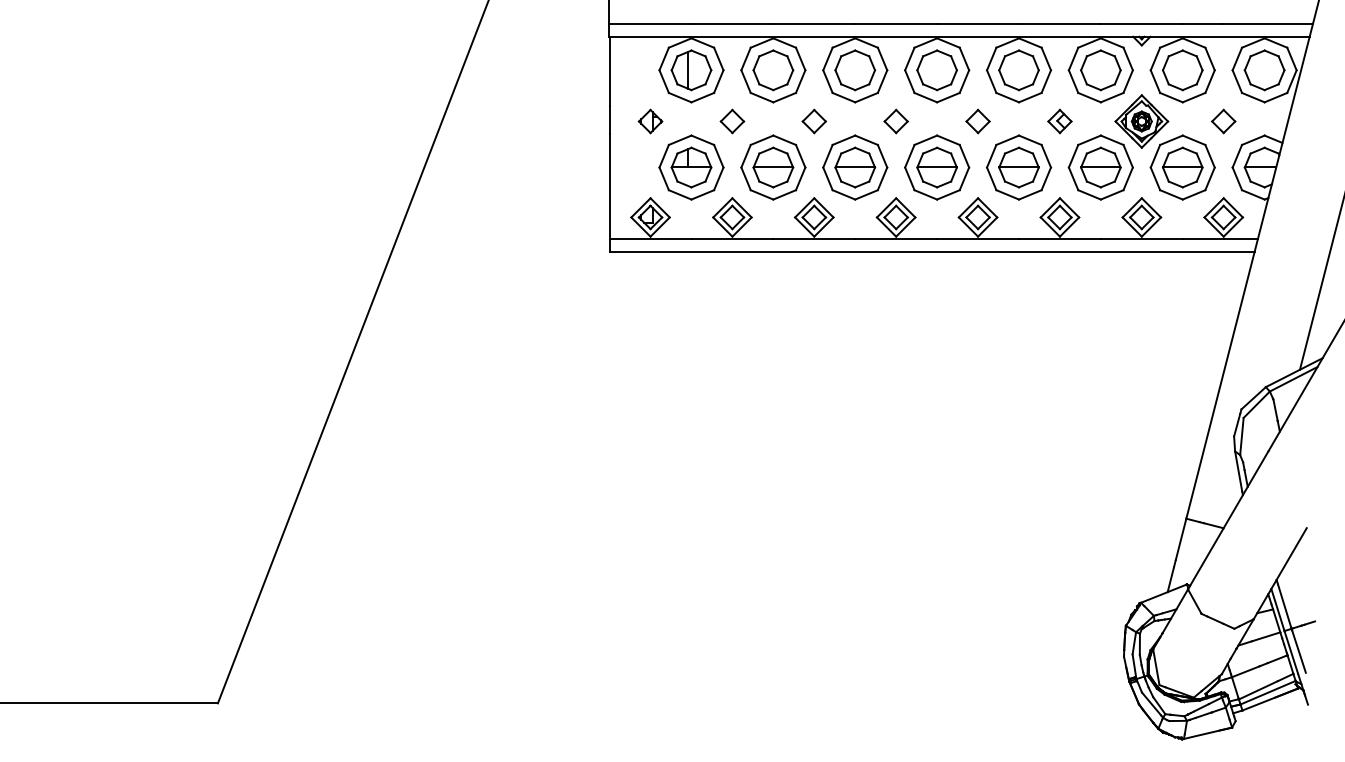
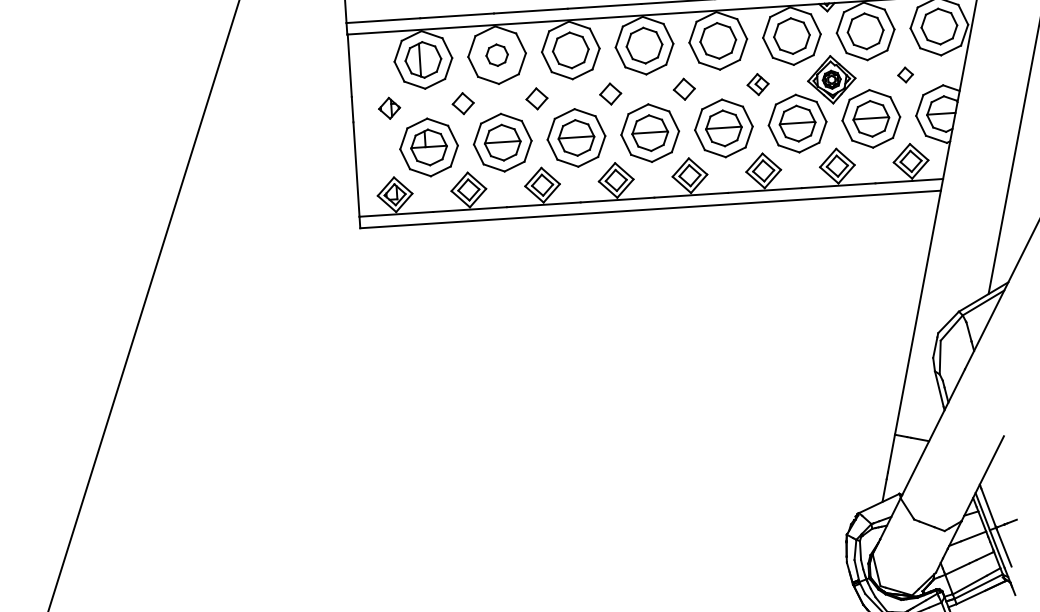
part: (773, 70) -> (497, 55), size x0.6
part: (1223, 121) -> (905, 75), size x0.7

